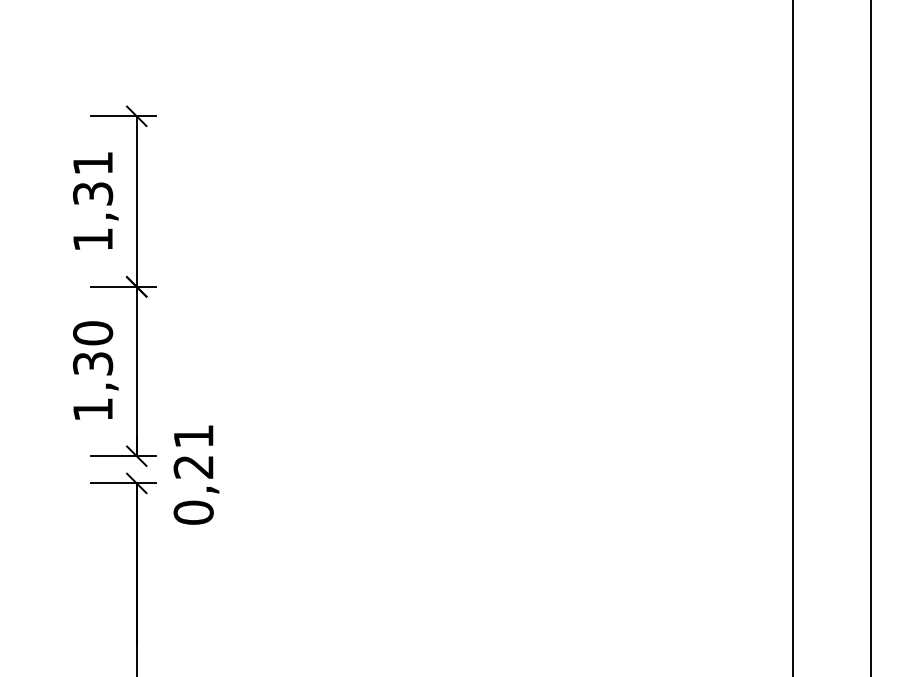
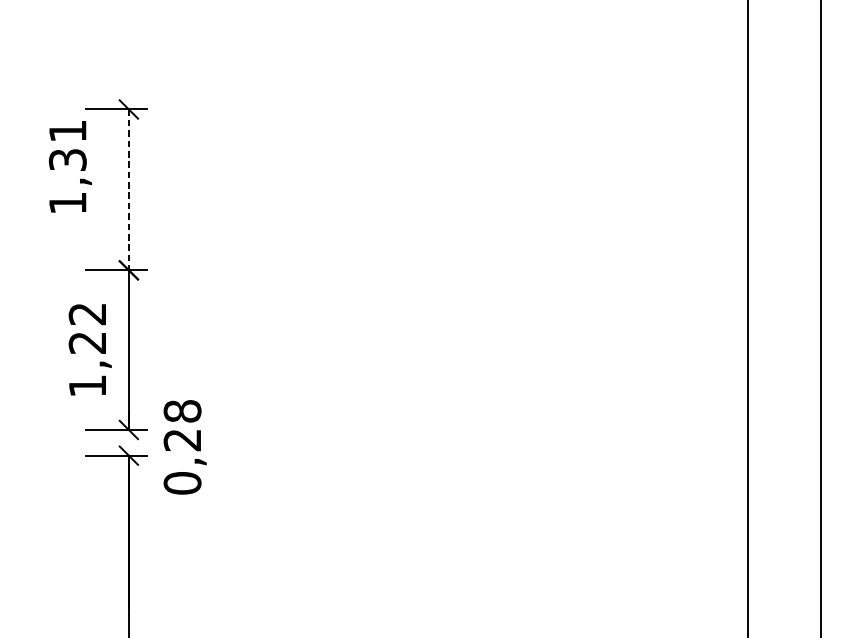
text: (95, 200) -> (70, 166), moved
line: (136, 202) -> (128, 190), solid -> dashed
text: (93, 348) -> (88, 328), 1,30 -> 1,22
text: (193, 436) -> (182, 411), 0,21 -> 0,28

